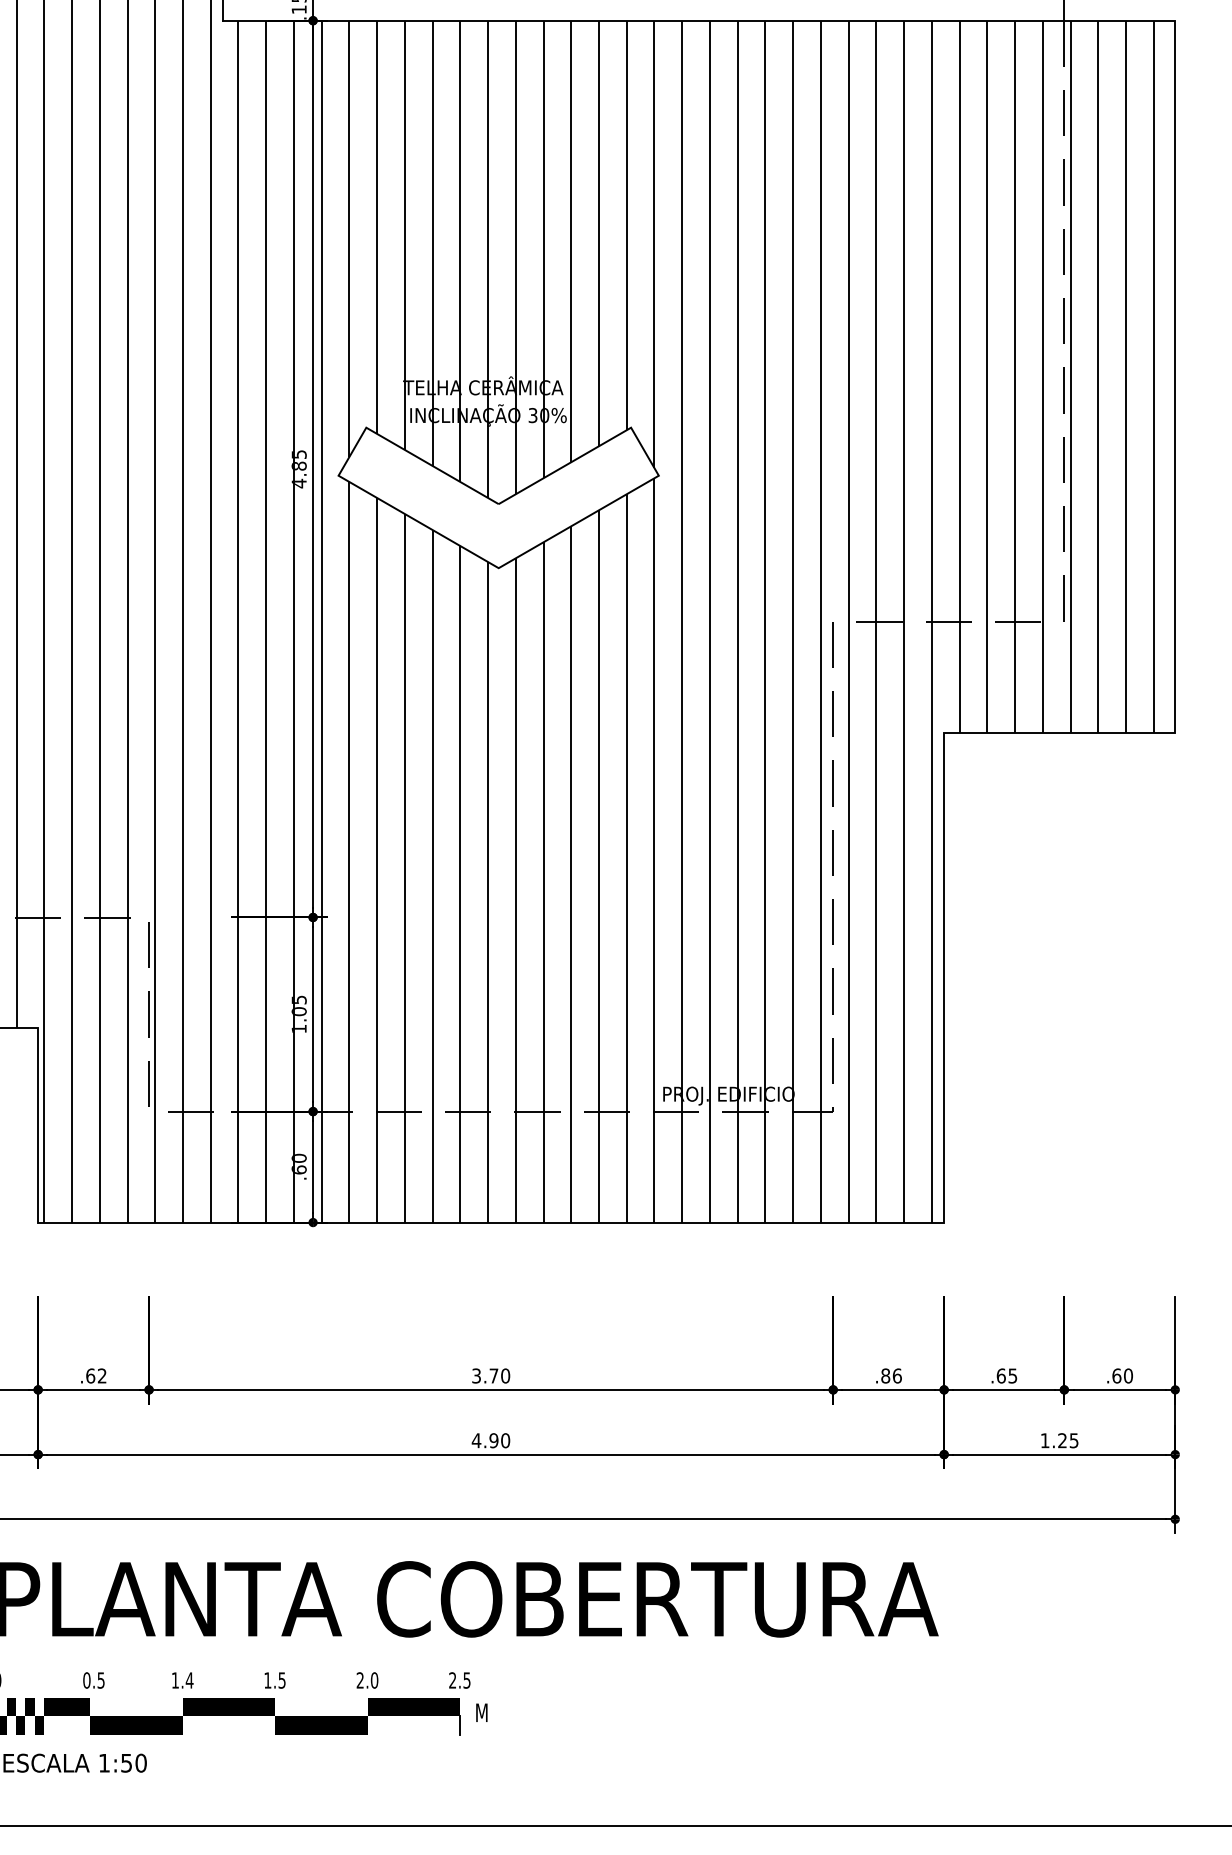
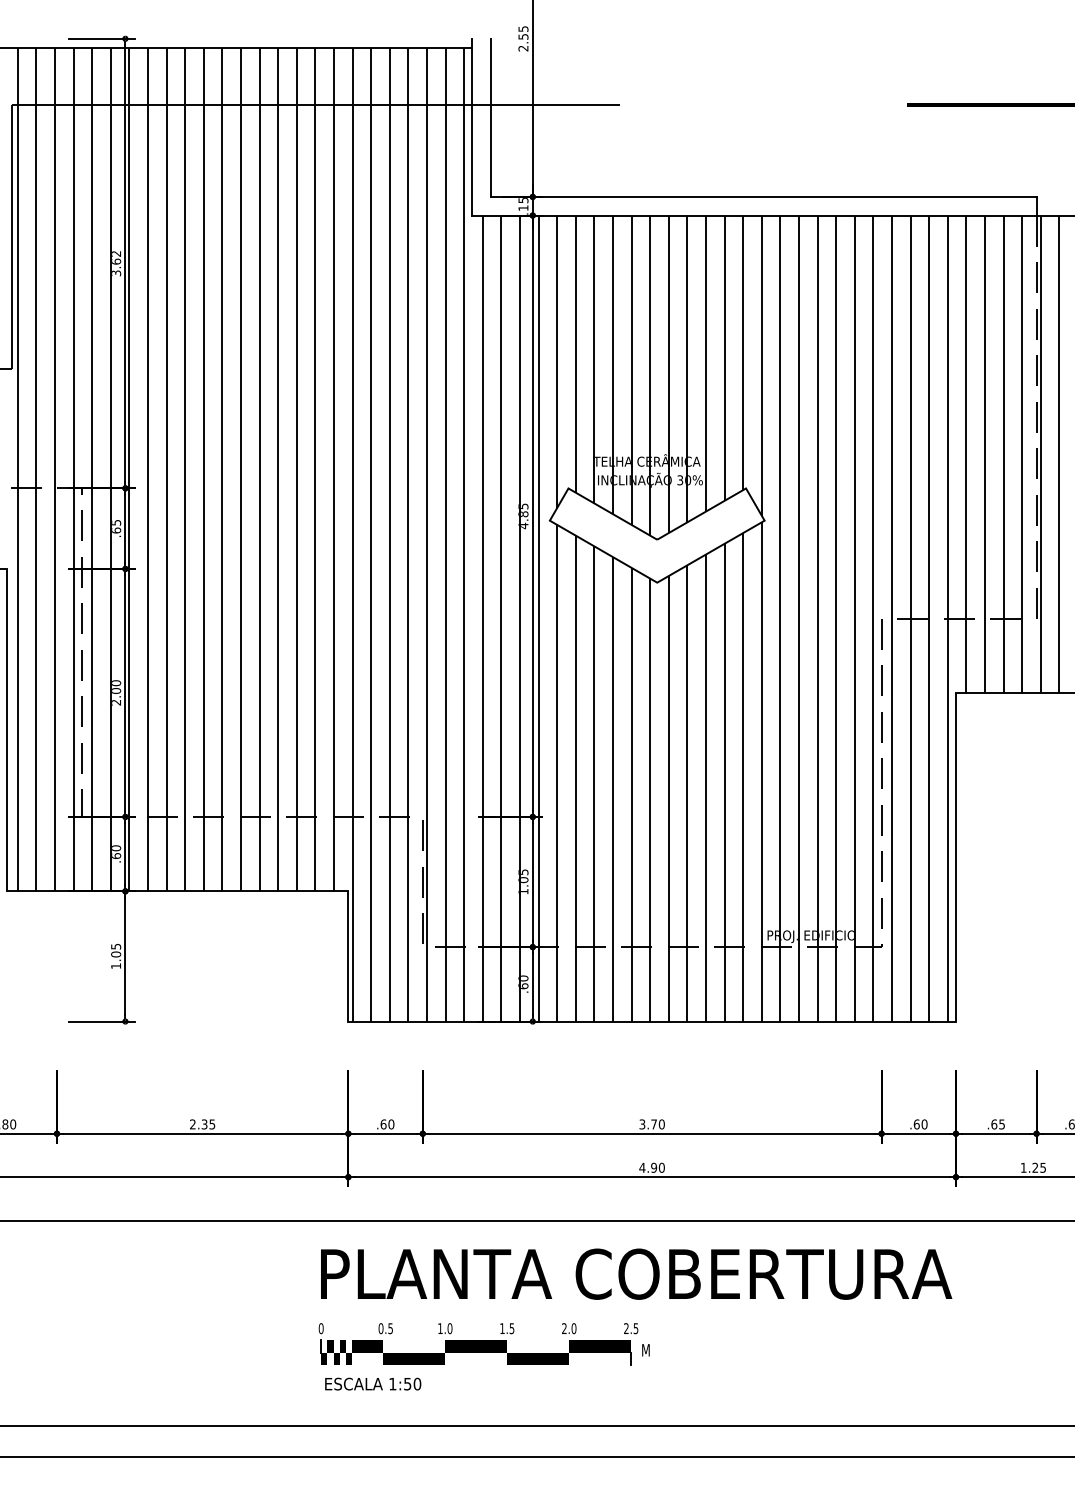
text: (102, 1376) -> (391, 1124), .62 -> .60
text: (891, 1376) -> (920, 1124), .86 -> .60
text: (188, 1680) -> (449, 1328), 1.4 -> 1.0

